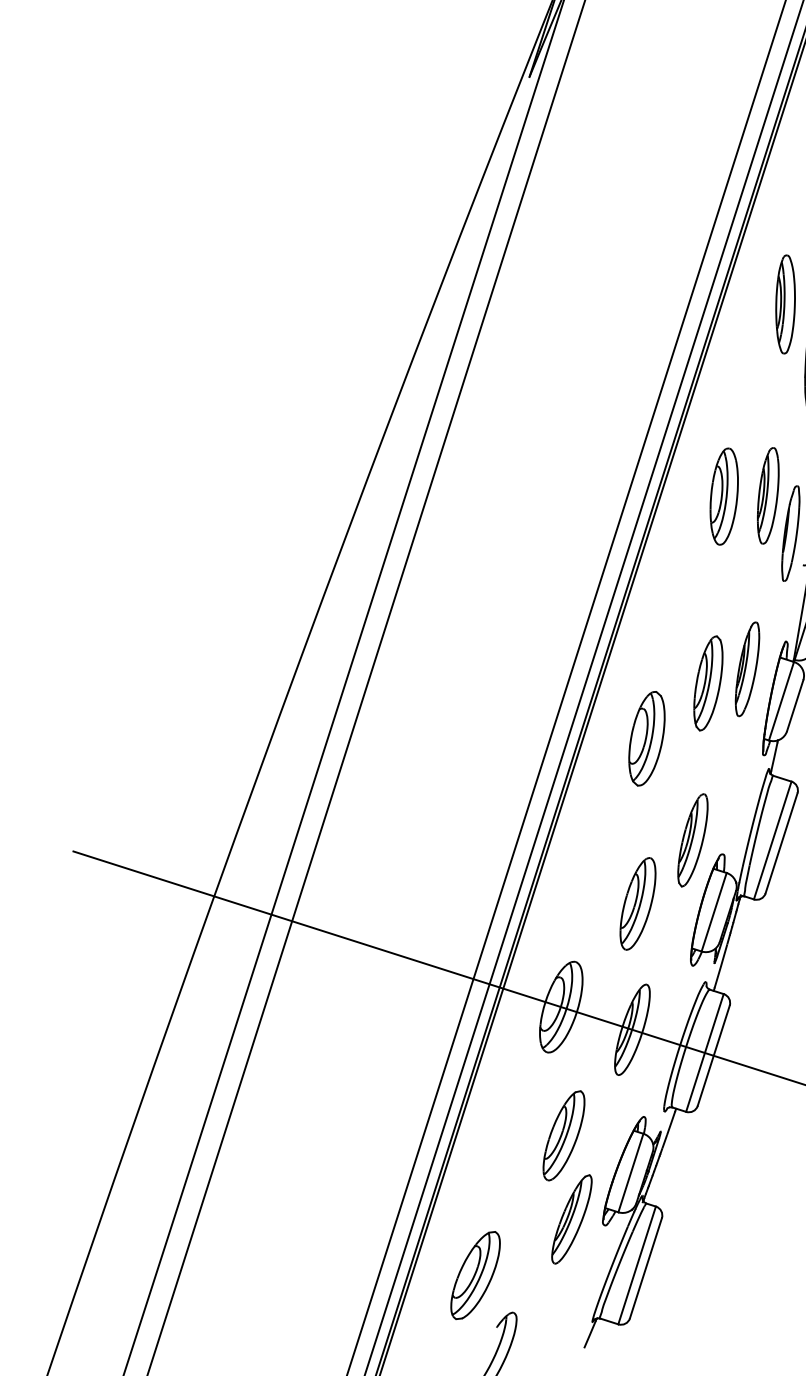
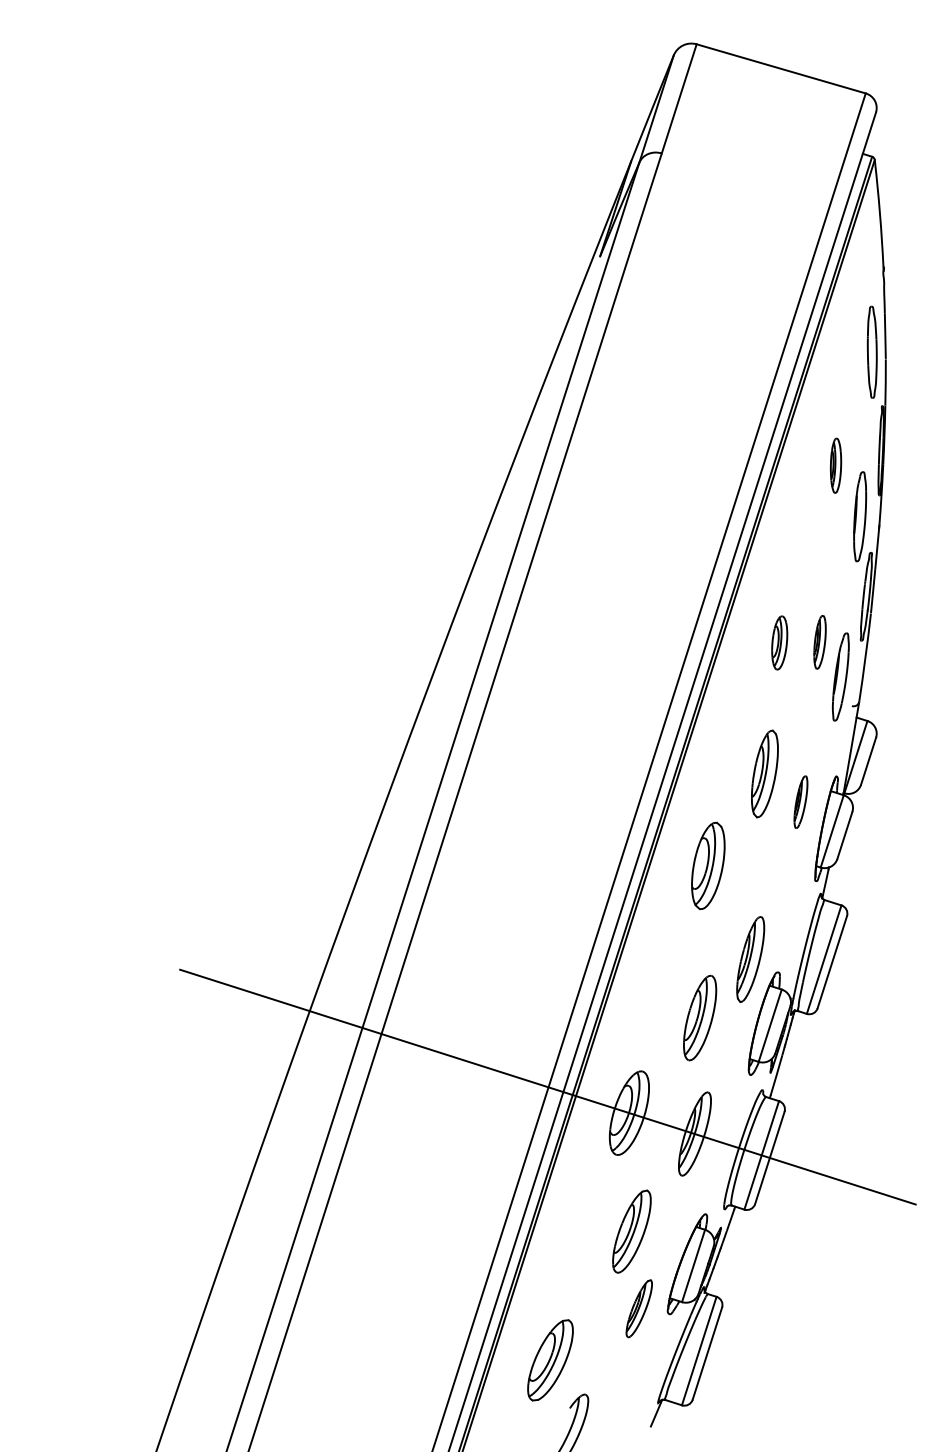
part: (785, 303) -> (835, 465), size x0.6
part: (724, 496) -> (779, 642), size x0.6
part: (767, 496) -> (819, 642), size x0.6
part: (747, 669) -> (800, 802), size x0.6
part: (707, 682) -> (764, 773), moved
part: (572, 1219) -> (639, 1308), size x0.7

